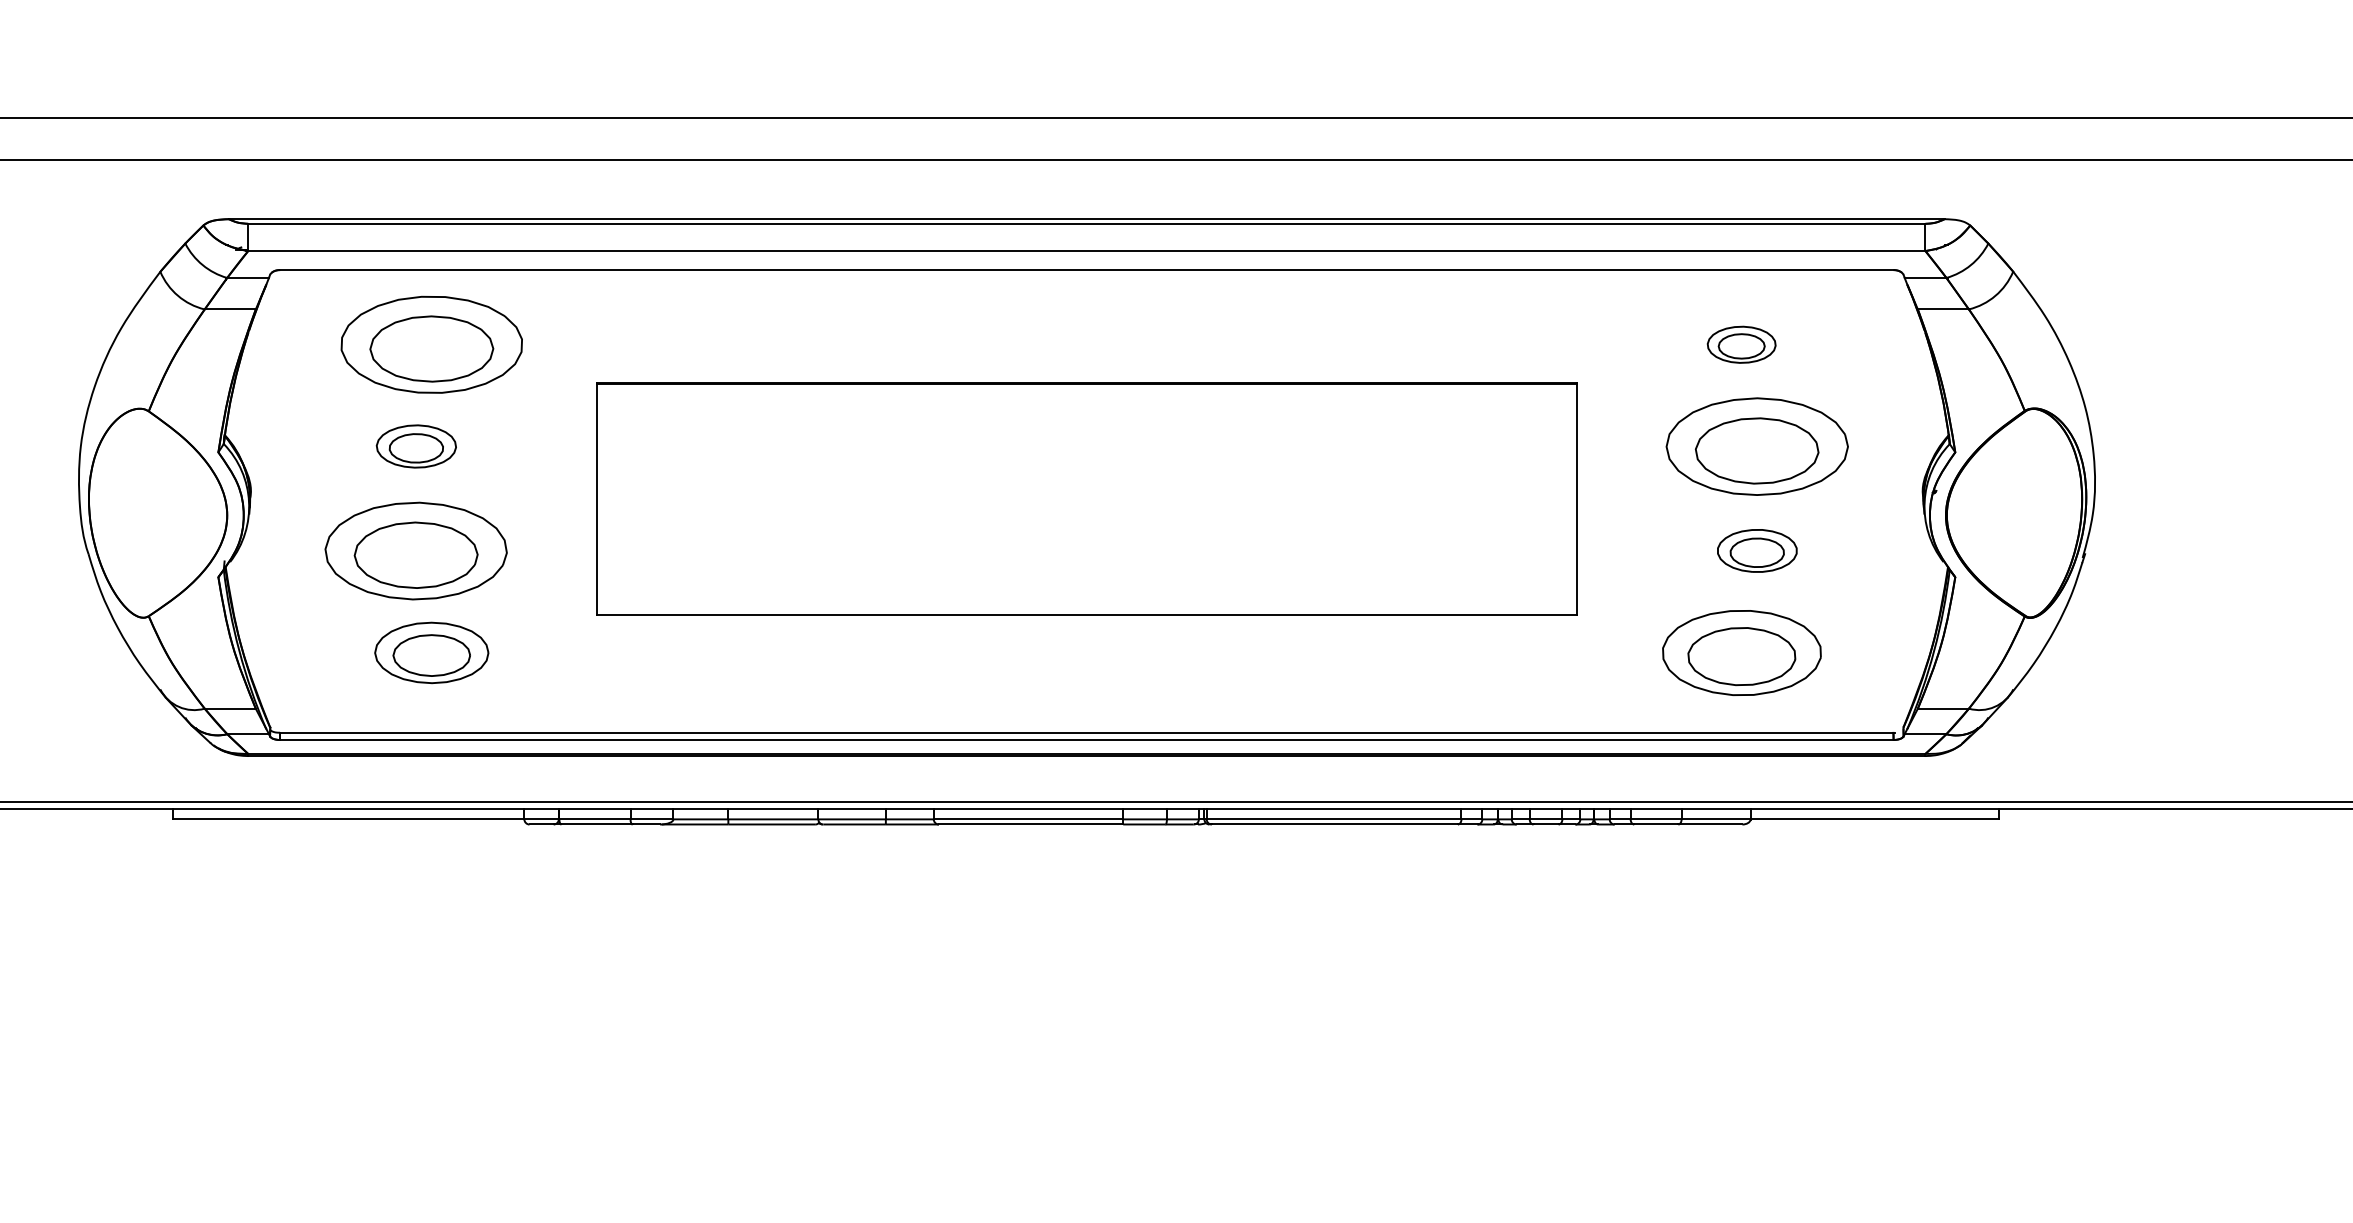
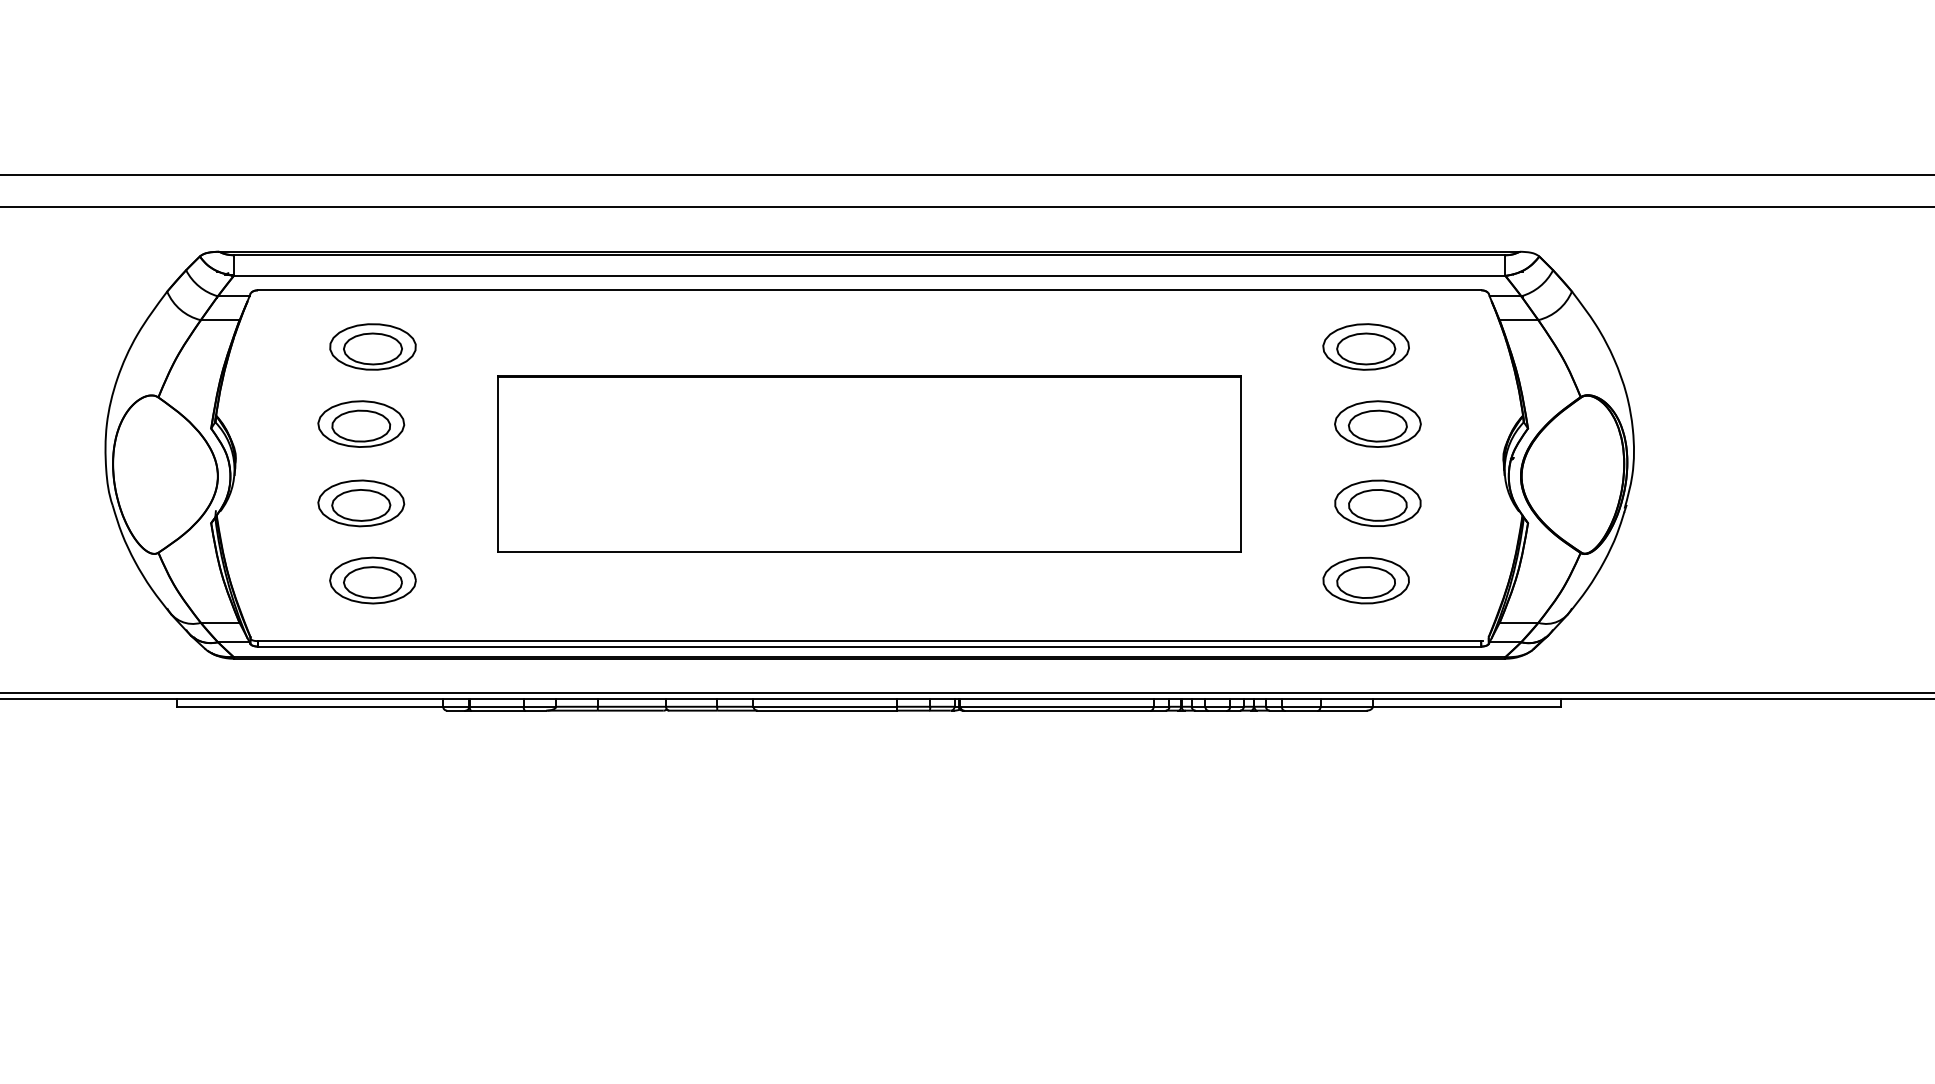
part: (431, 344) -> (372, 346), size x0.62
part: (1740, 344) -> (1365, 346), size x1.67
part: (416, 445) -> (361, 423), size x1.43
part: (1756, 445) -> (1377, 423), size x0.62
part: (1756, 549) -> (1377, 502), size x1.43
part: (416, 551) -> (361, 503), size x0.62
part: (1740, 652) -> (1365, 580), size x0.71

